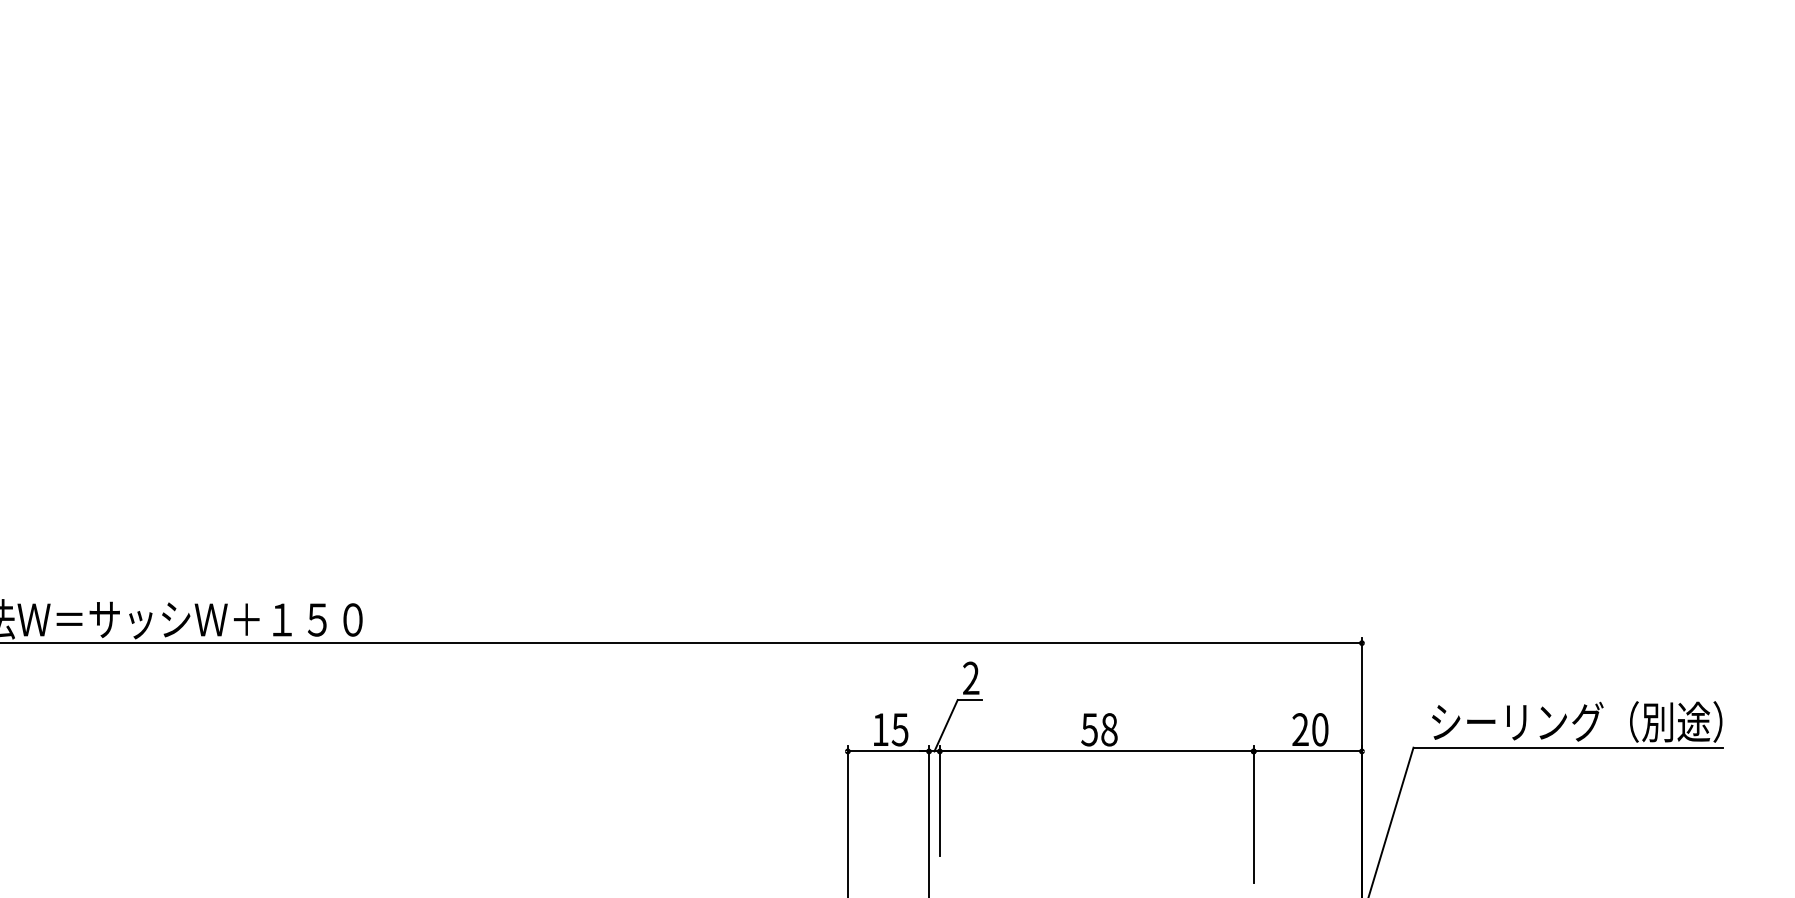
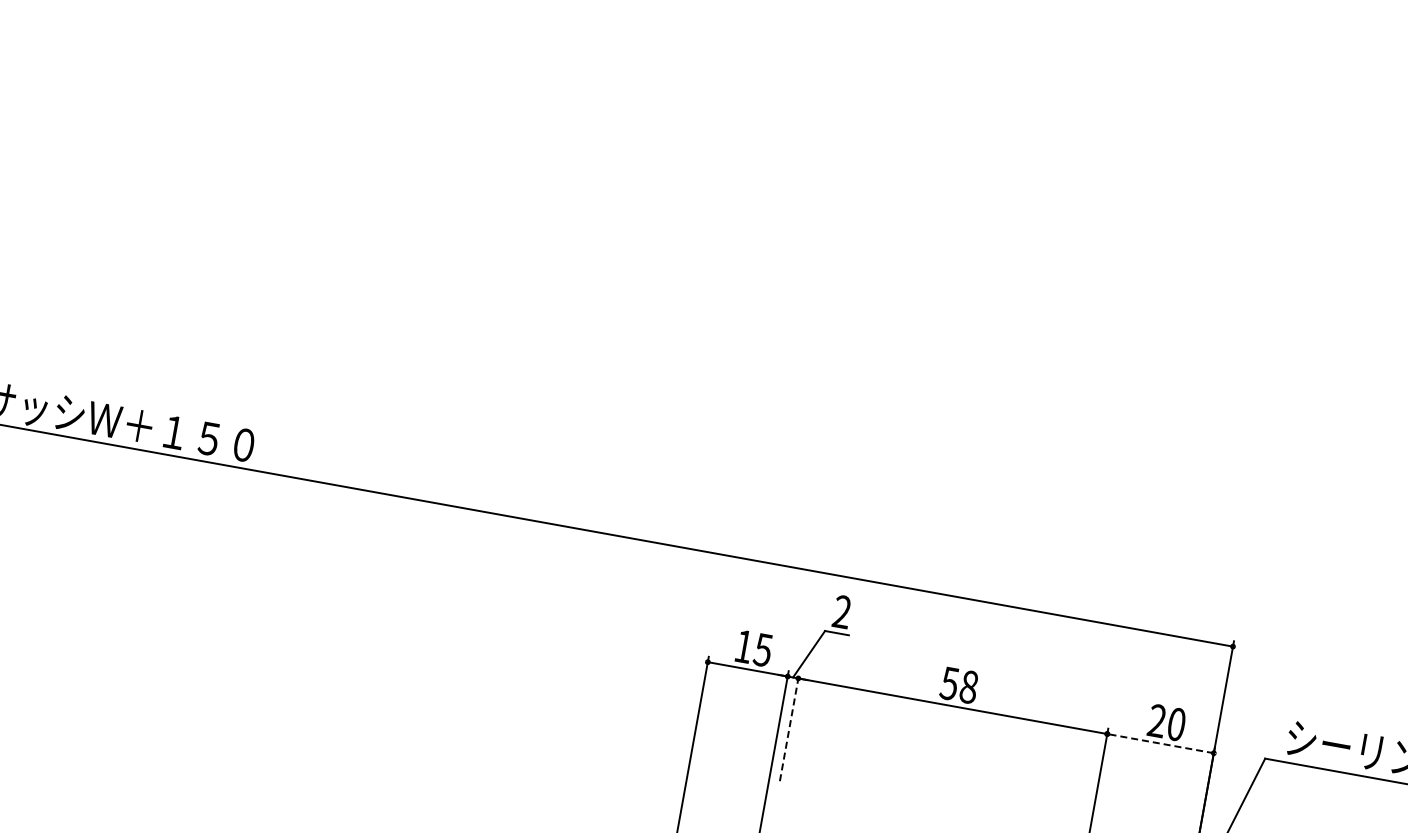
line: (1307, 751) -> (1160, 743), solid -> dashed
line: (939, 800) -> (789, 726), solid -> dashed

